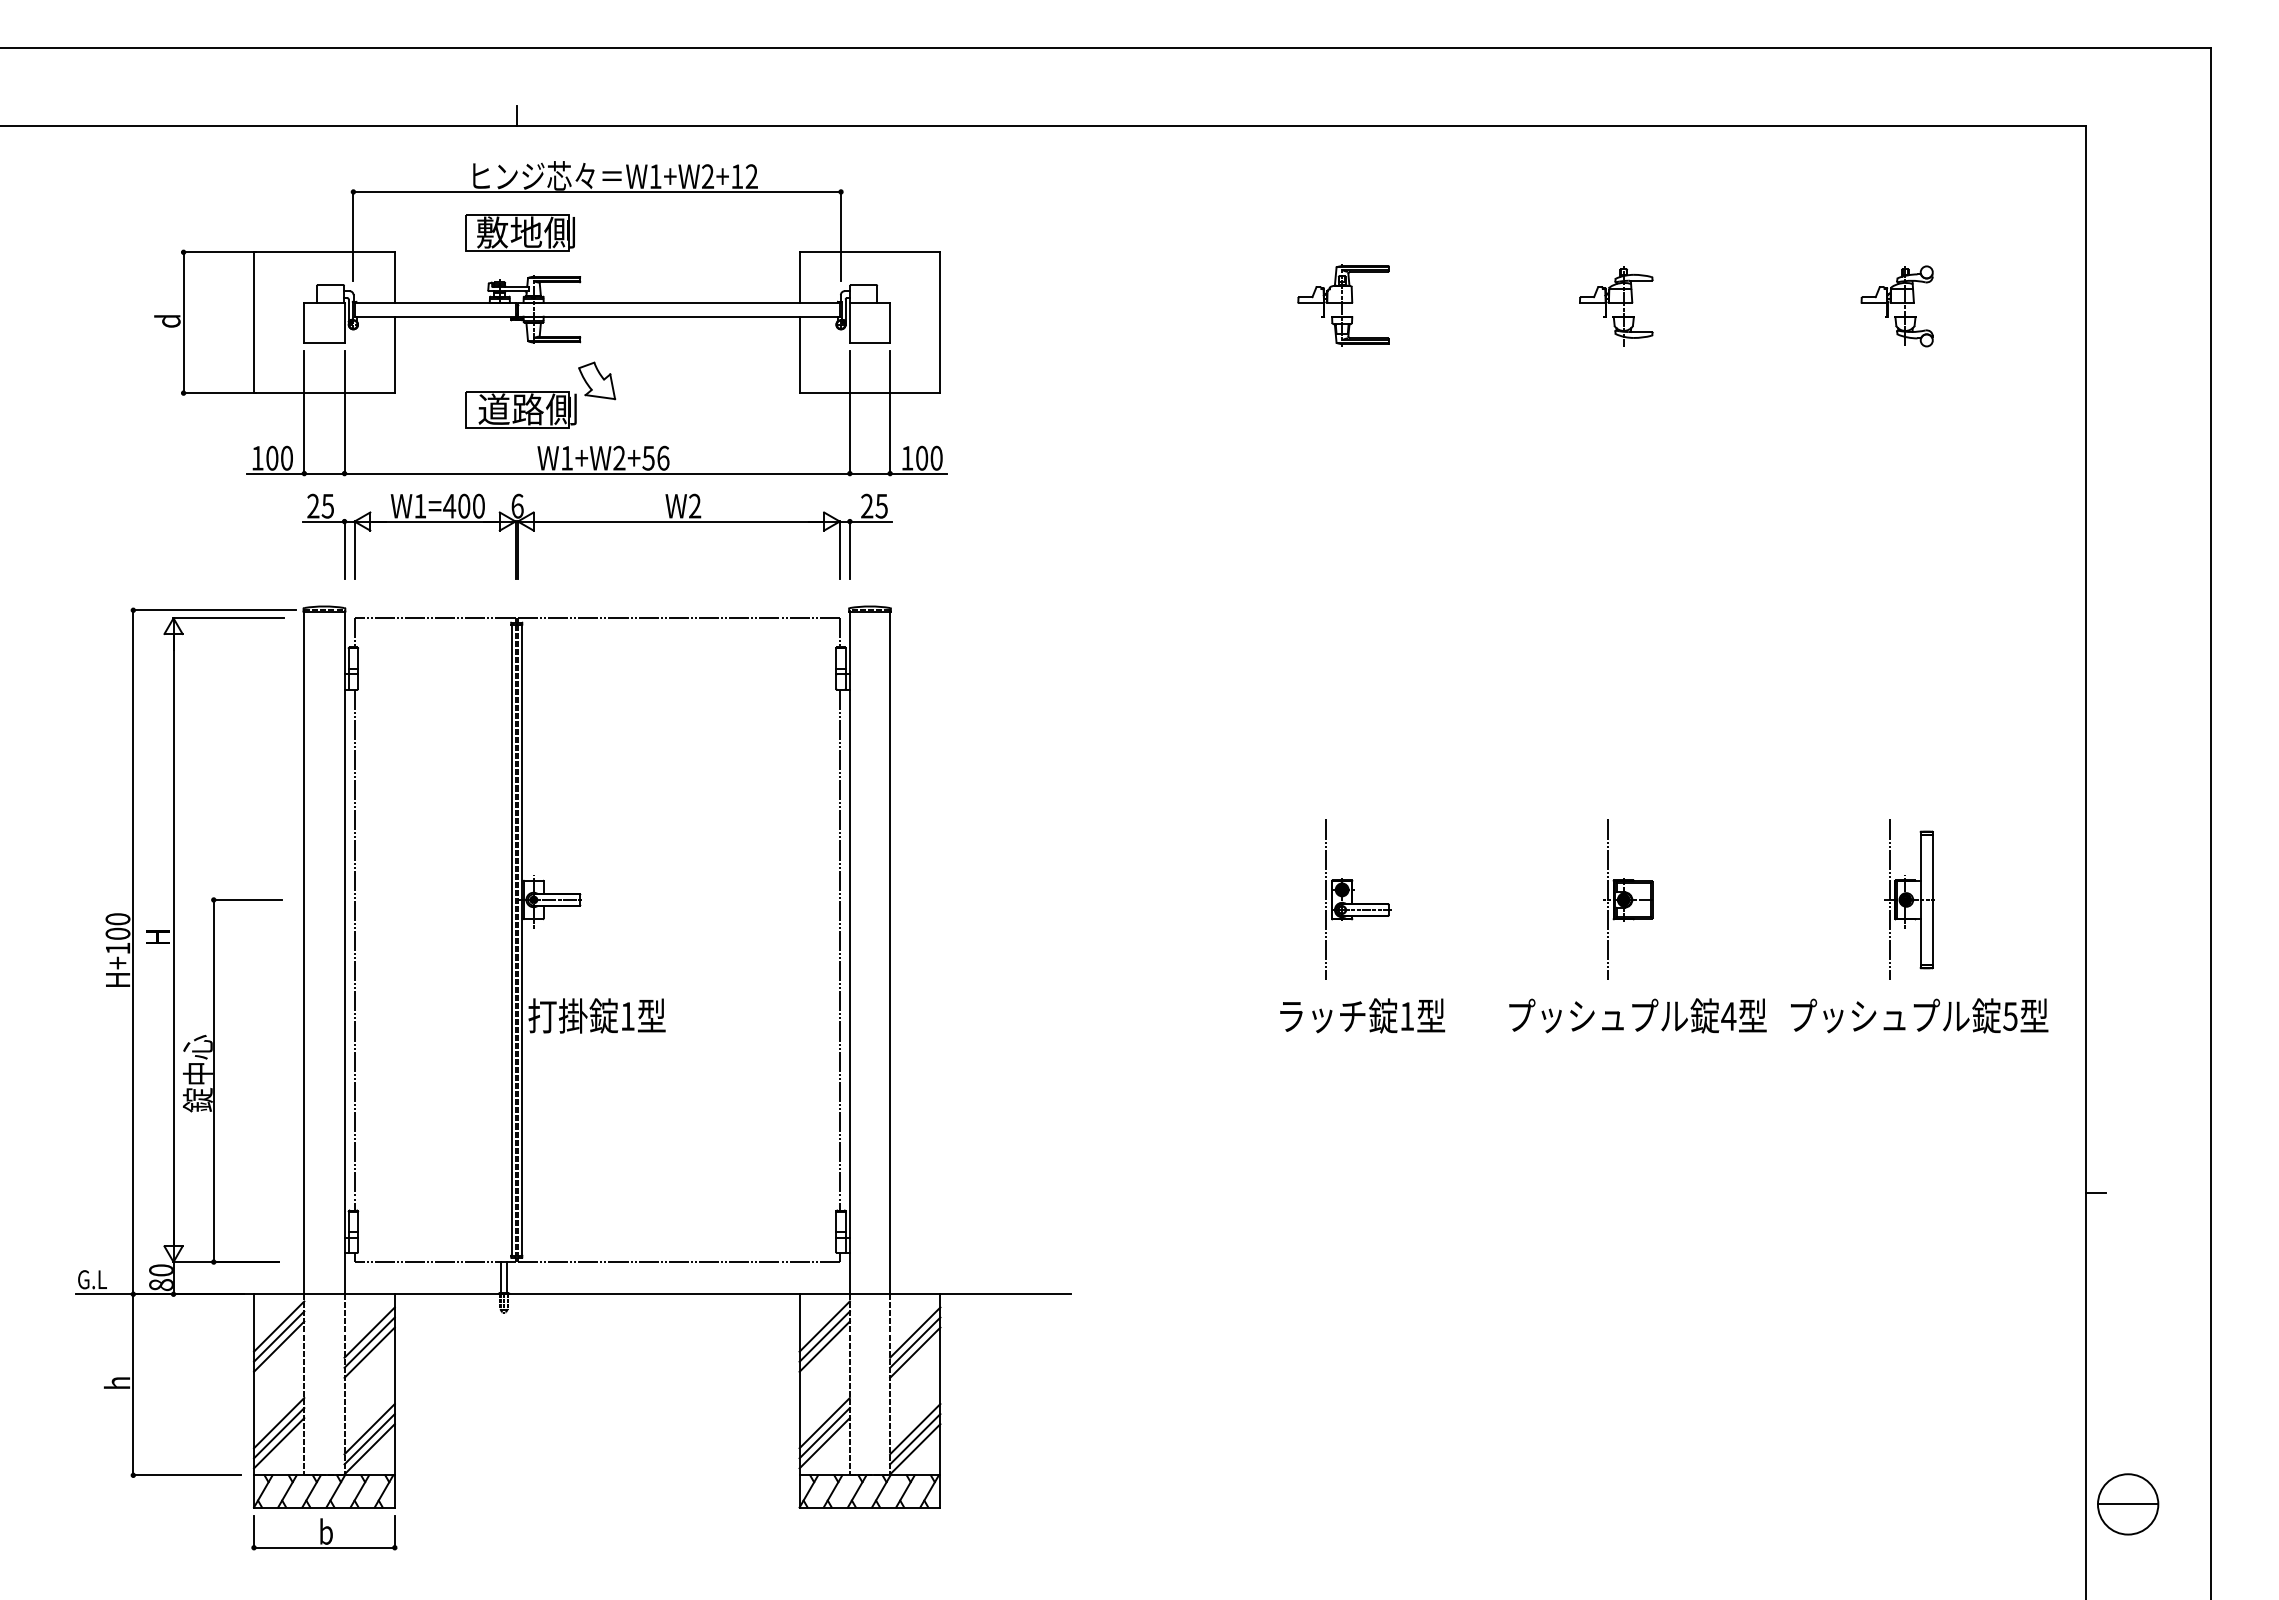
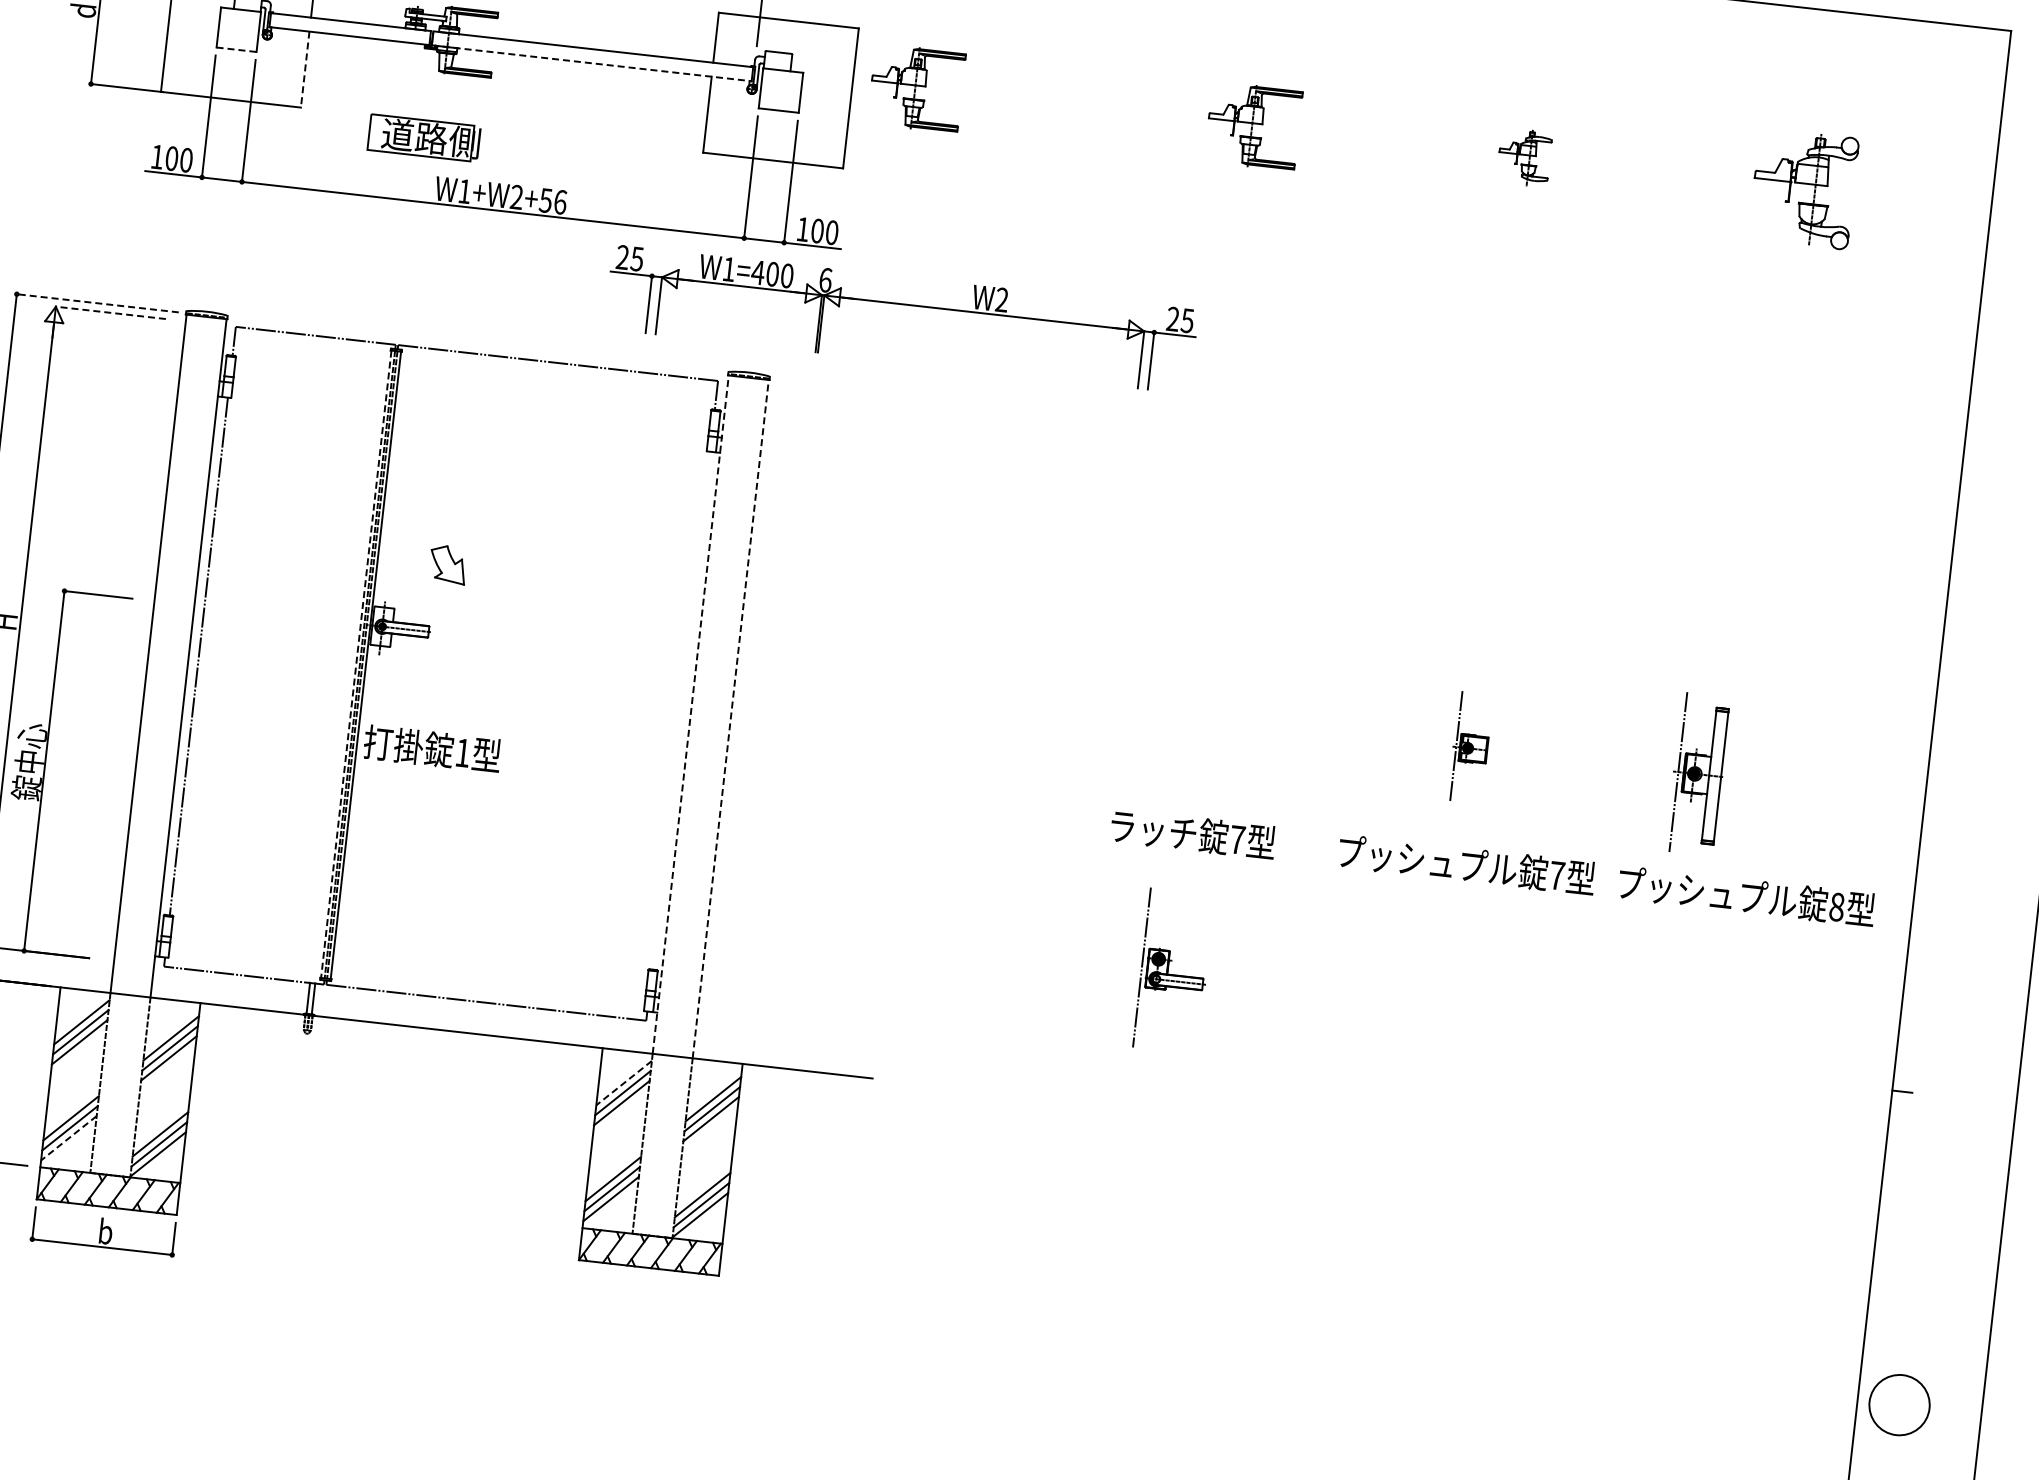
part: (1004, 305) -> (916, 88), added
part: (1616, 306) -> (1524, 157), size x0.7
part: (1896, 306) -> (1802, 188), size x1.4
line: (678, 316) -> (591, 63), solid -> dashed
line: (324, 342) -> (236, 49), solid -> dashed
line: (394, 355) -> (304, 70), solid -> dashed
part: (597, 380) -> (448, 564), moved
part: (597, 522) -> (903, 305), moved
line: (214, 610) -> (97, 303), solid -> dashed
line: (228, 618) -> (110, 313), solid -> dashed
part: (1358, 899) -> (1173, 970), moved
part: (1628, 899) -> (1470, 748), size x0.7
part: (1909, 899) -> (1698, 773), moved
line: (511, 940) -> (355, 664), solid -> dashed
line: (839, 949) -> (680, 710), removed
line: (849, 952) -> (690, 714), solid -> dashed
line: (890, 952) -> (731, 718), solid -> dashed
text: (1407, 1016) -> (1237, 839), 1 -> 7
text: (1728, 1016) -> (1556, 875), 4 -> 7
text: (2010, 1016) -> (1837, 907), 5 -> 8
line: (824, 1326) -> (623, 1083), solid -> dashed
line: (279, 1443) -> (69, 1138), solid -> dashed
line: (2127, 1504) -> (1898, 1405), removed

